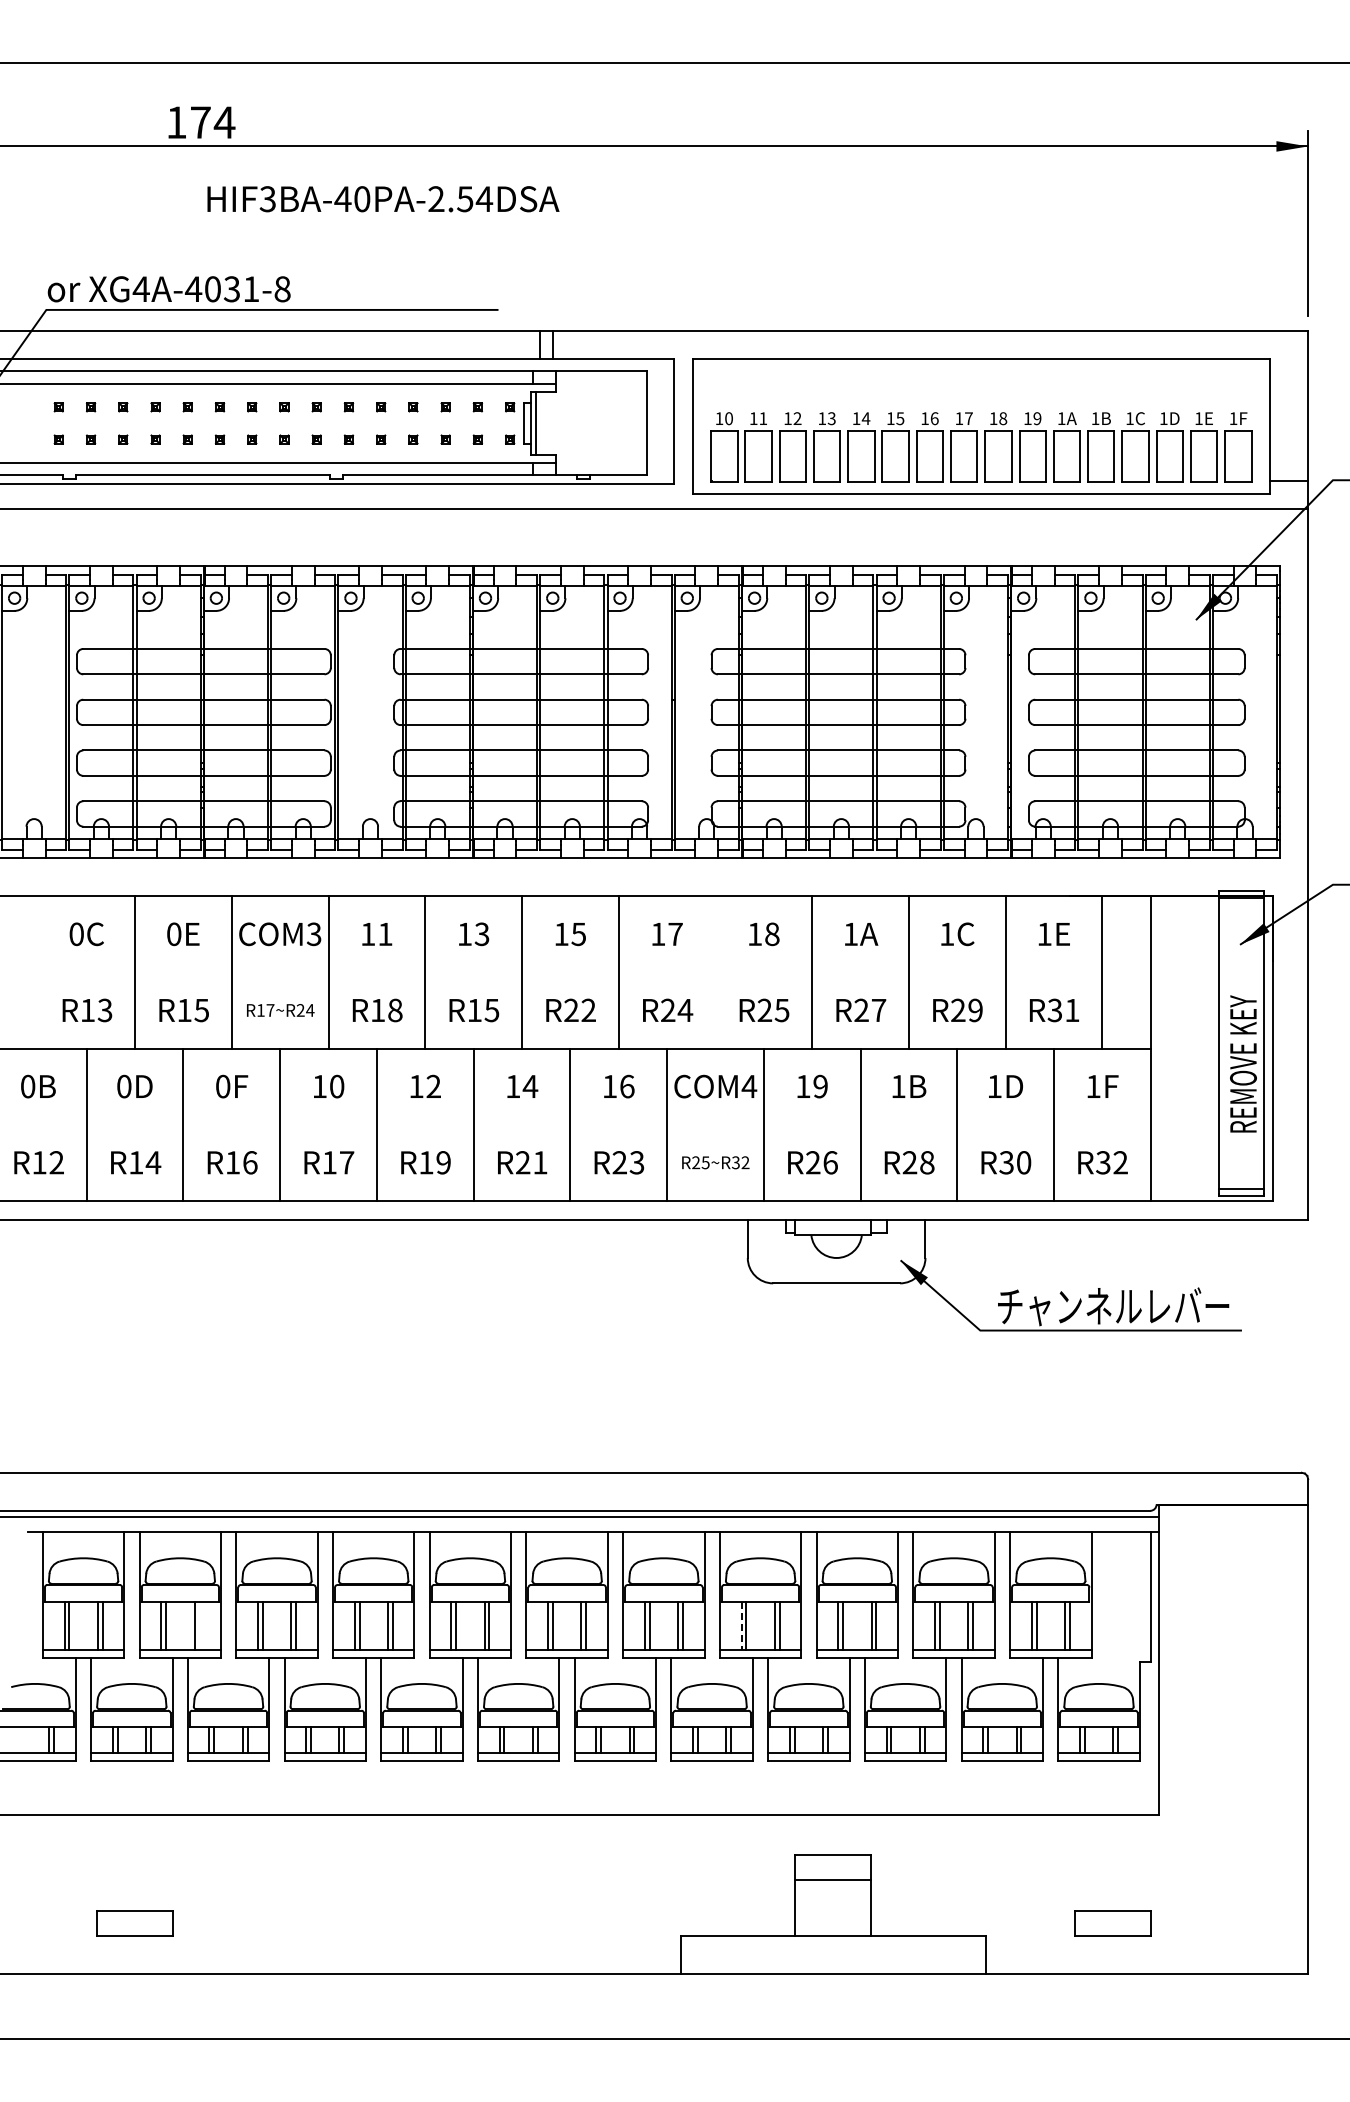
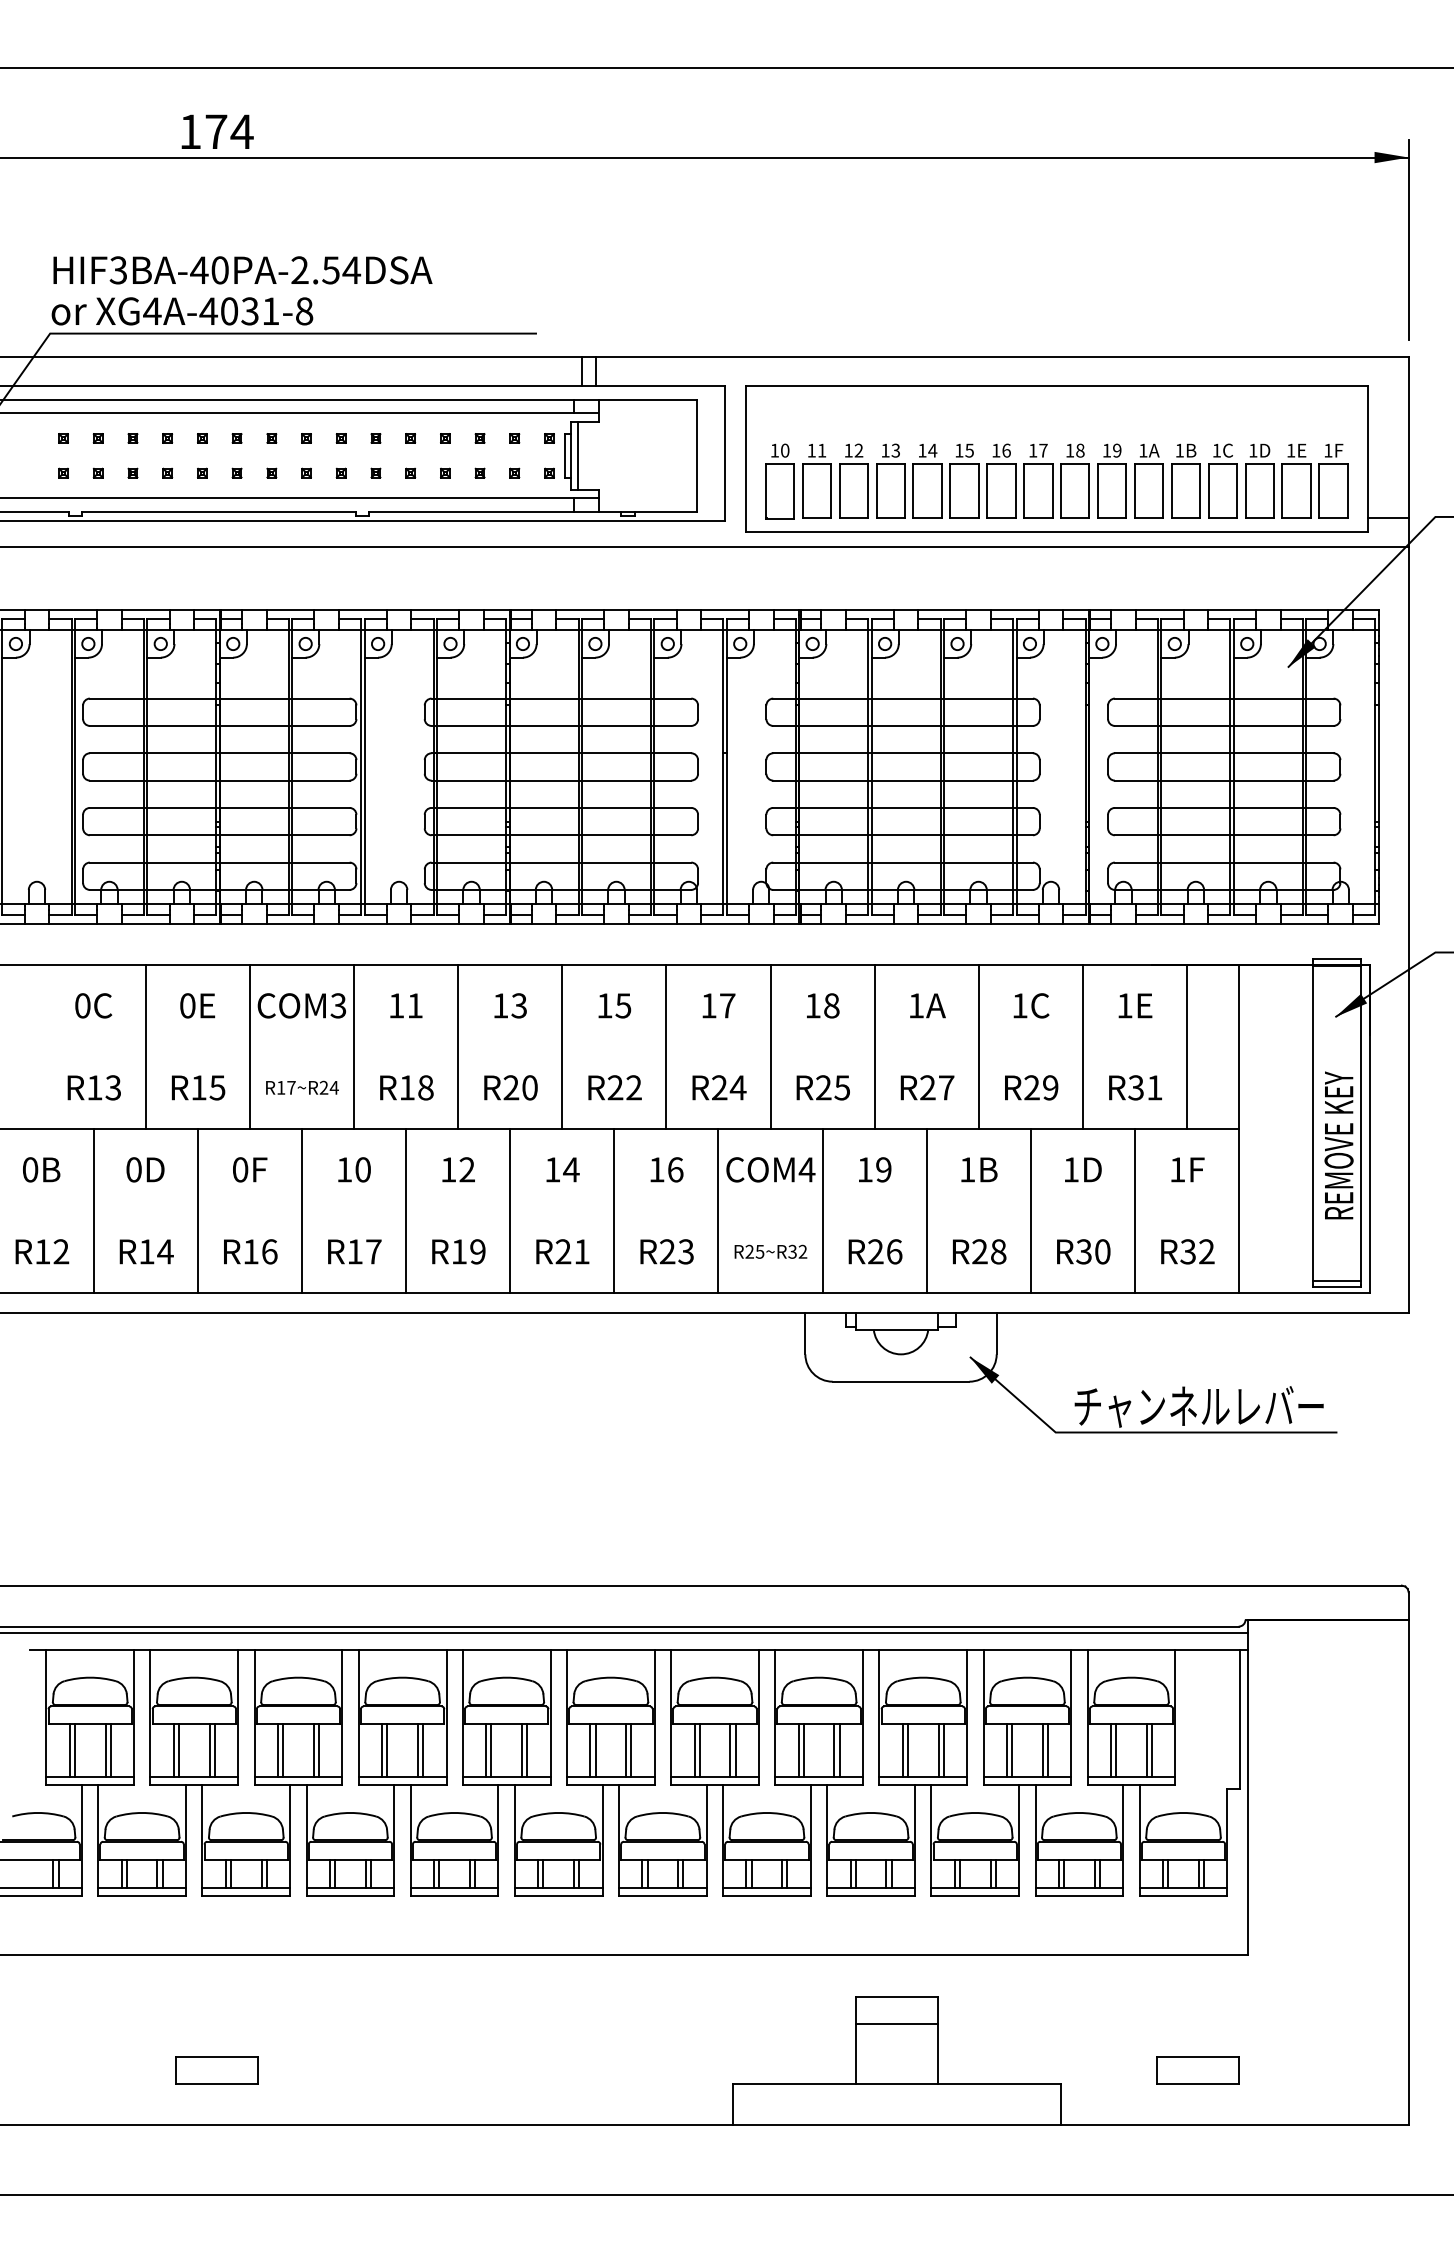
text: (383, 199) -> (243, 270), moved
line: (715, 972) -> (770, 1046), added
text: (483, 1010) -> (520, 1087), R15 -> R20
line: (199, 1625) -> (215, 1750), added
line: (741, 1626) -> (798, 1751), dashed -> solid
part: (134, 1923) -> (216, 2070), moved

